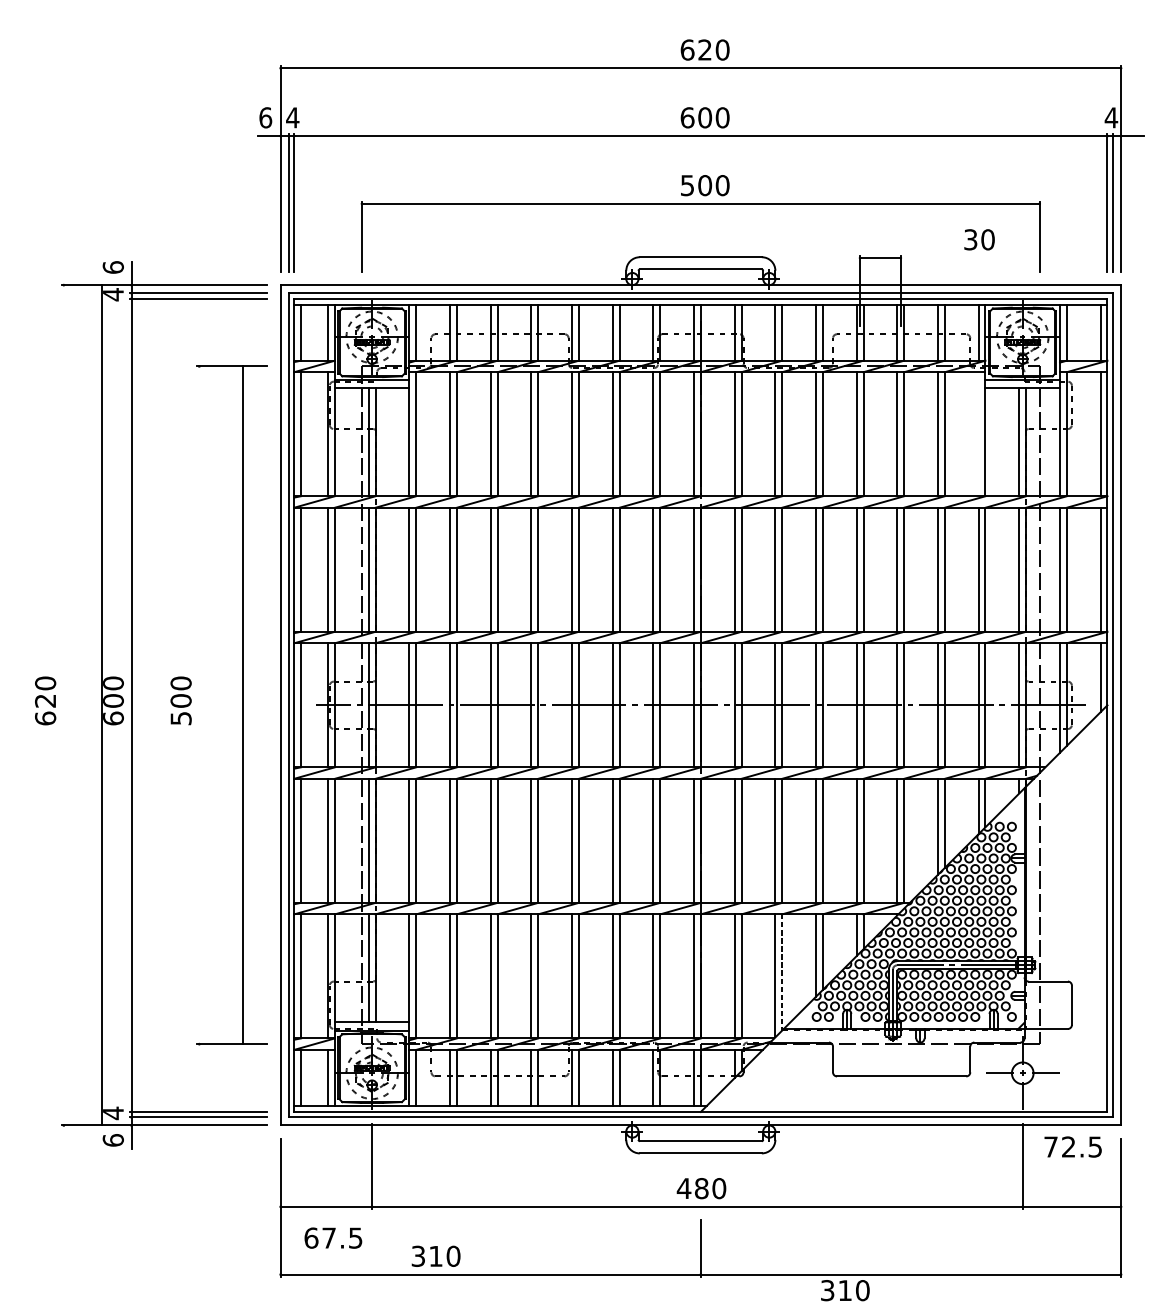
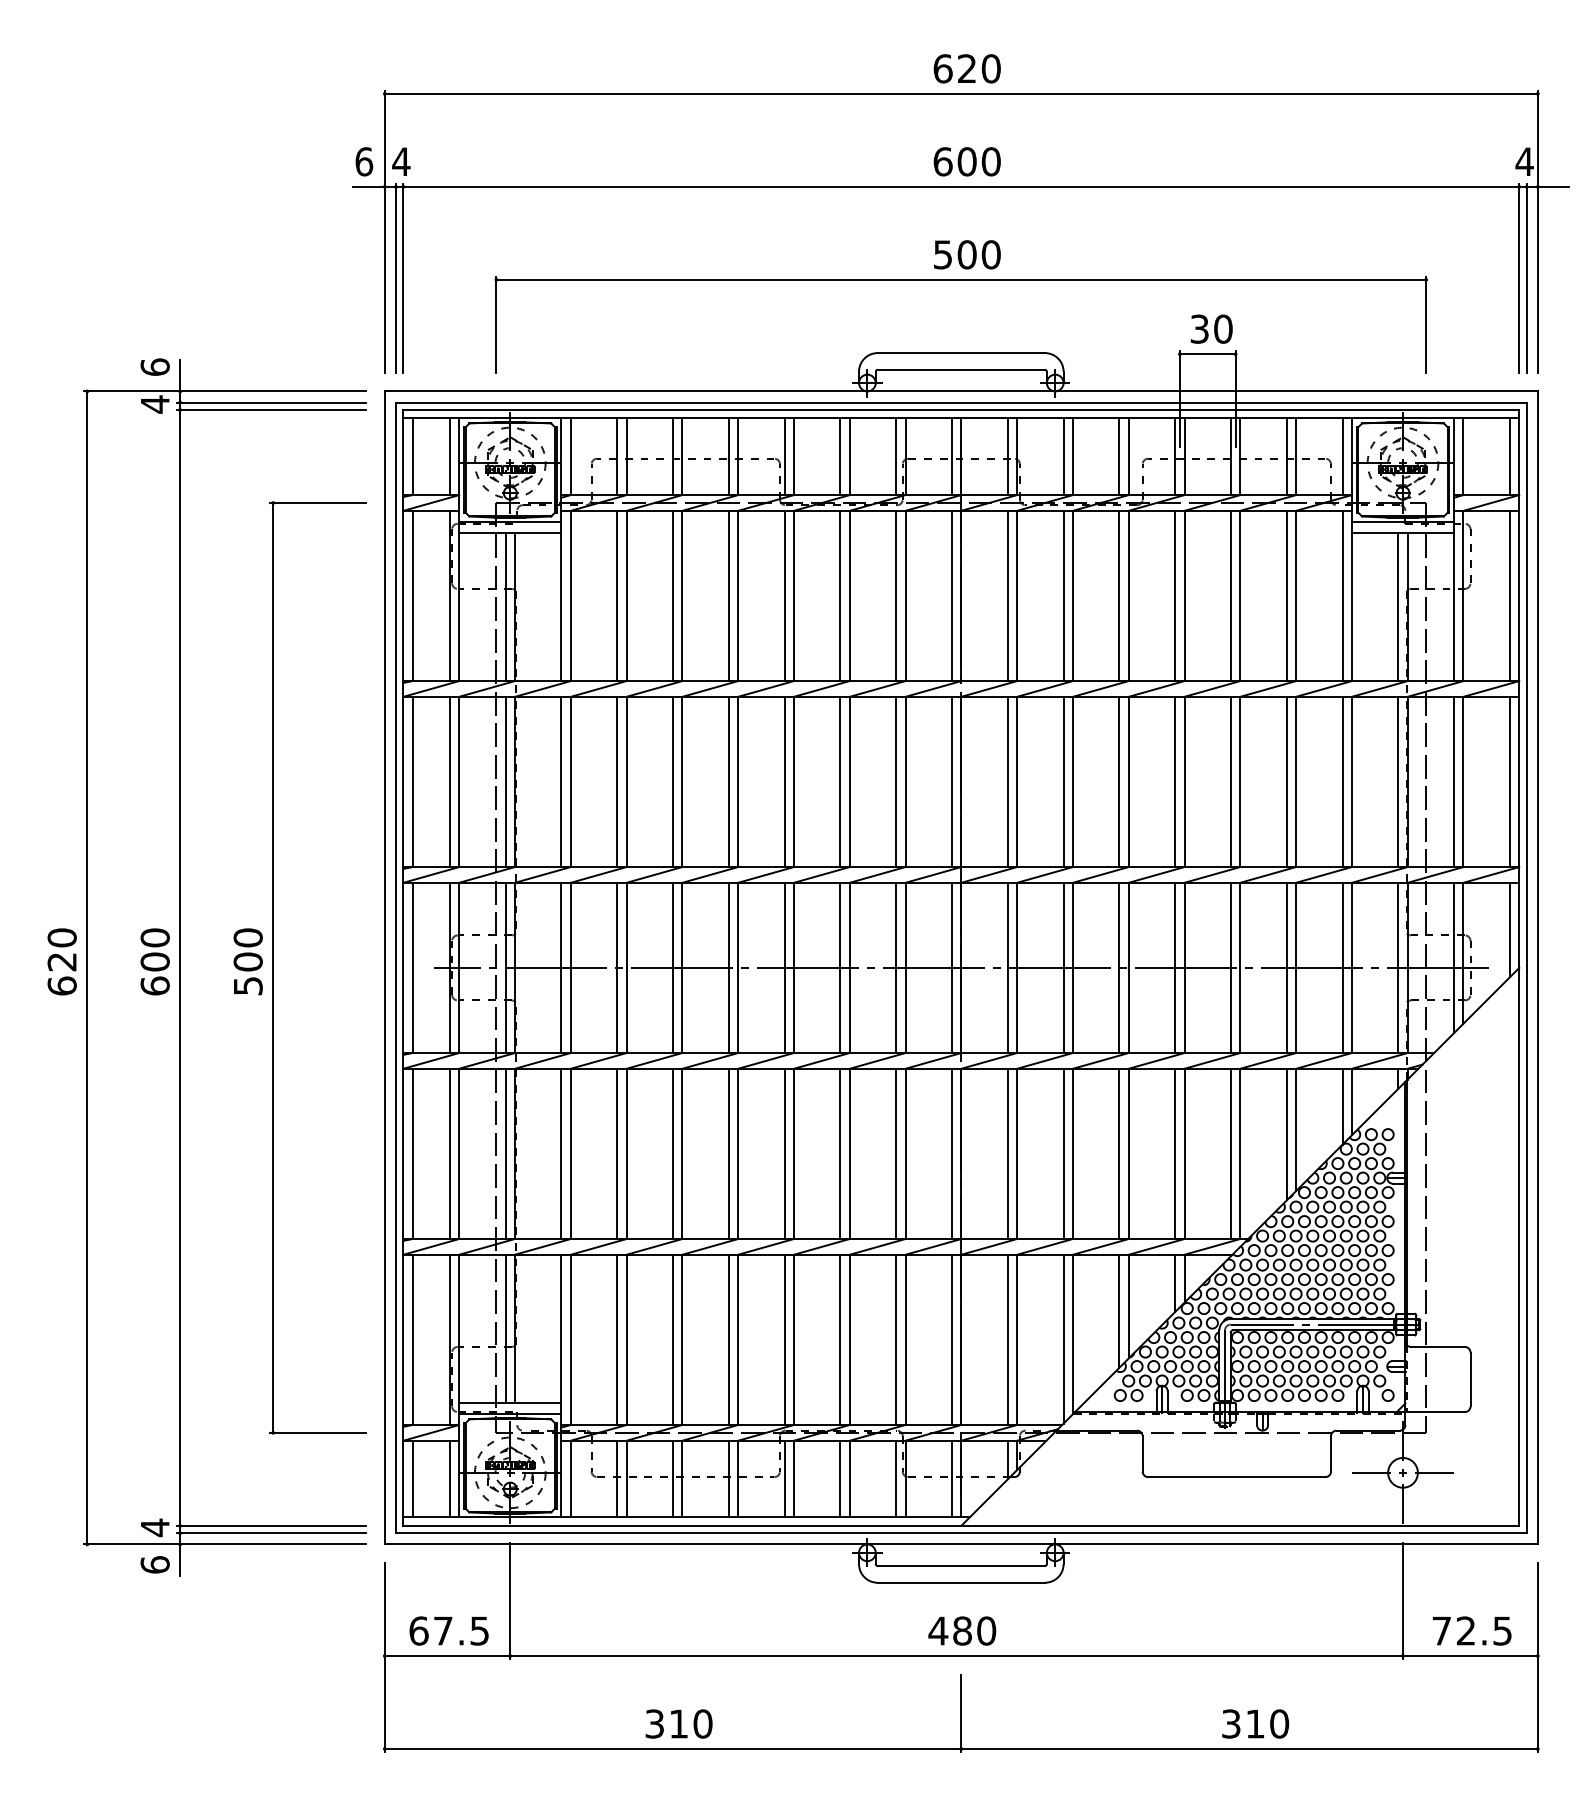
text: (979, 239) -> (1211, 328), moved
line: (978, 433) -> (1342, 595), added
line: (101, 705) -> (87, 967), moved
line: (243, 705) -> (273, 967), moved
line: (781, 972) -> (1072, 1334), dashed -> solid
text: (1073, 1146) -> (1472, 1630), moved
text: (332, 1237) -> (448, 1630), moved
text: (435, 1255) -> (678, 1723), moved
text: (845, 1290) -> (1255, 1723), moved

